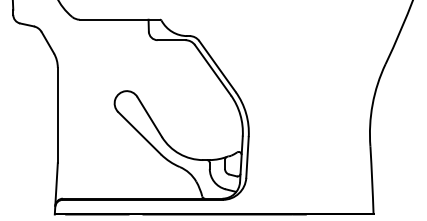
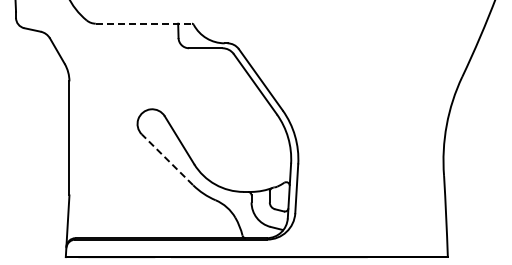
line: (120, 19) -> (144, 23), solid -> dashed
line: (139, 133) -> (167, 159), solid -> dashed

